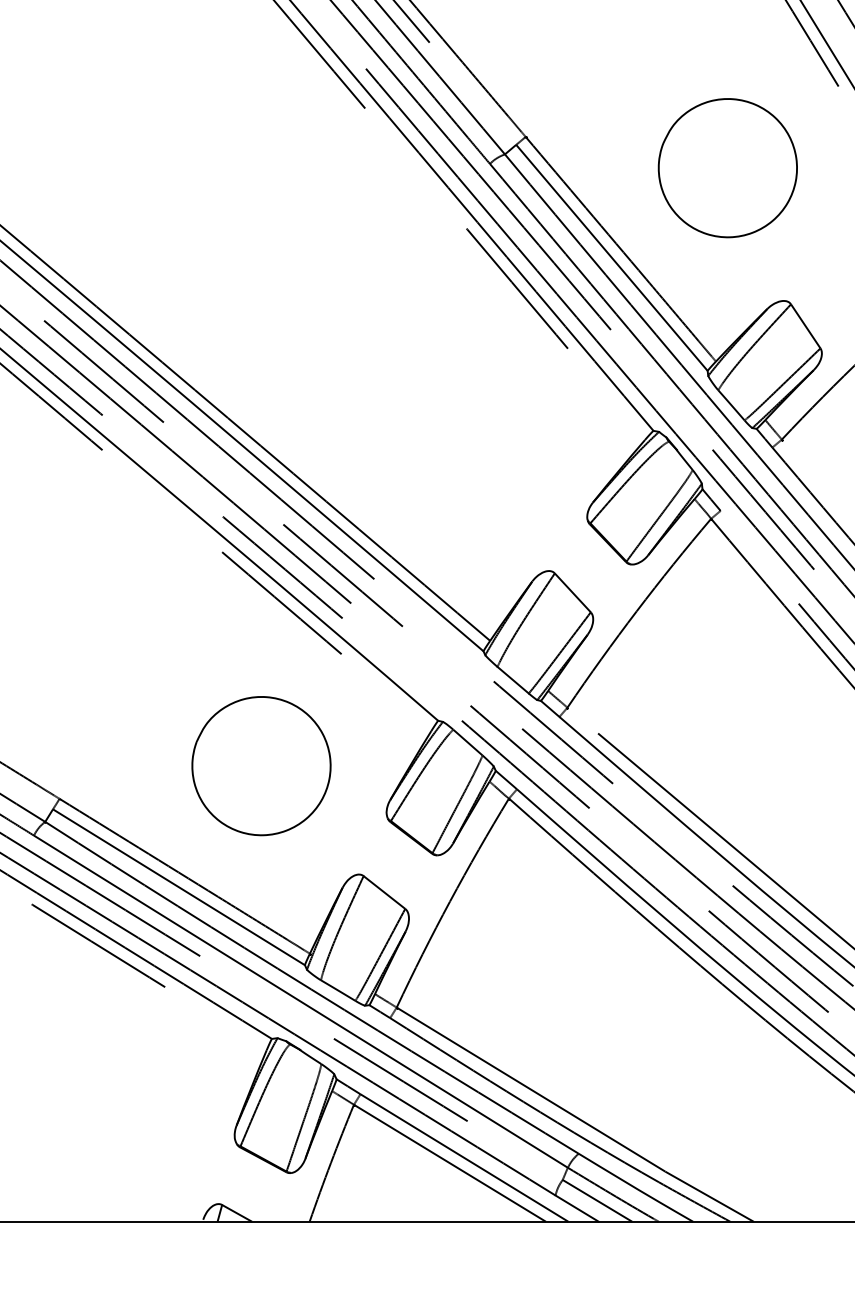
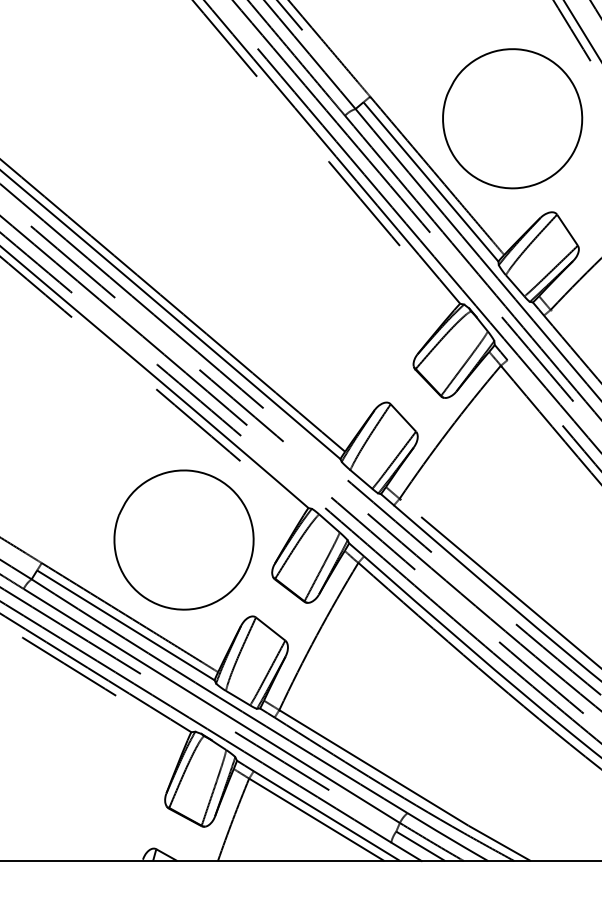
part: (727, 167) -> (512, 118), size x1.43
part: (261, 765) -> (184, 539), size x1.43

